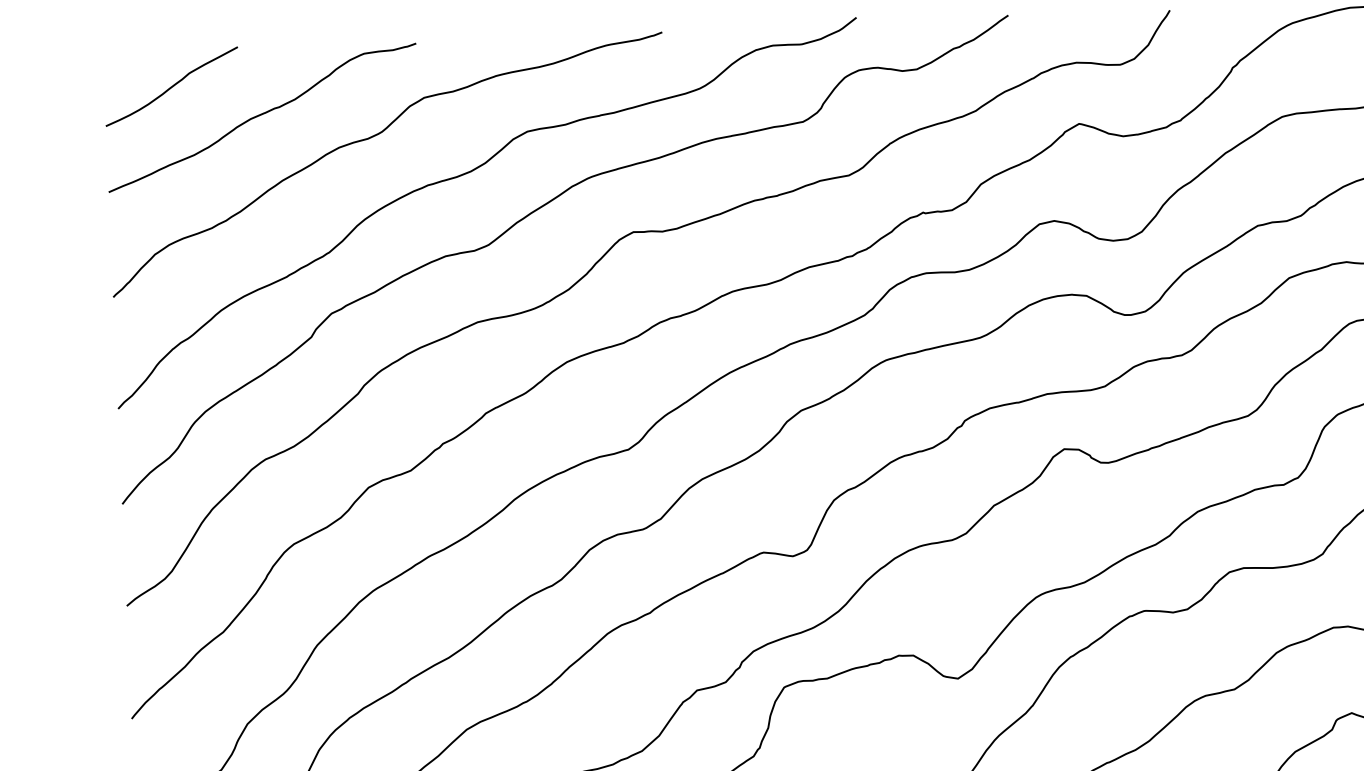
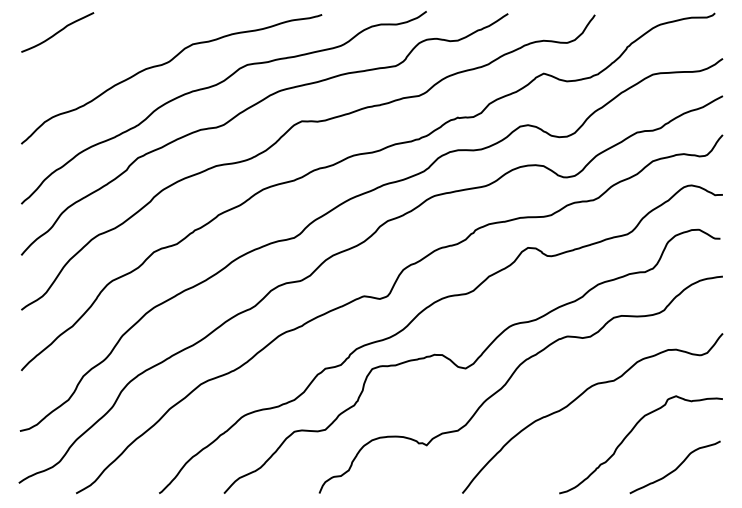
curve: (262, 116) -> (105, 50), removed

